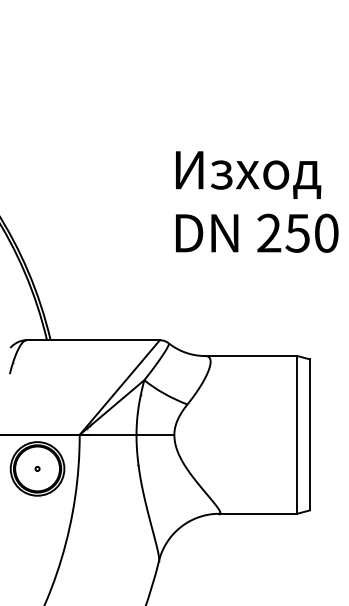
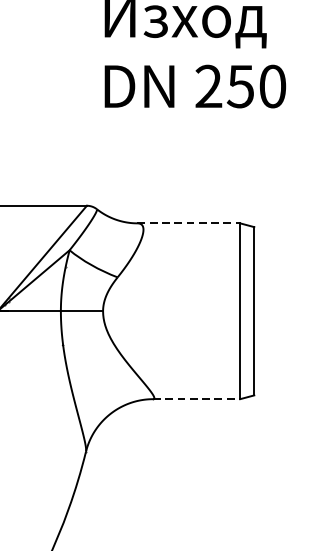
line: (251, 356) -> (189, 223), solid -> dashed
line: (258, 513) -> (196, 398), solid -> dashed

